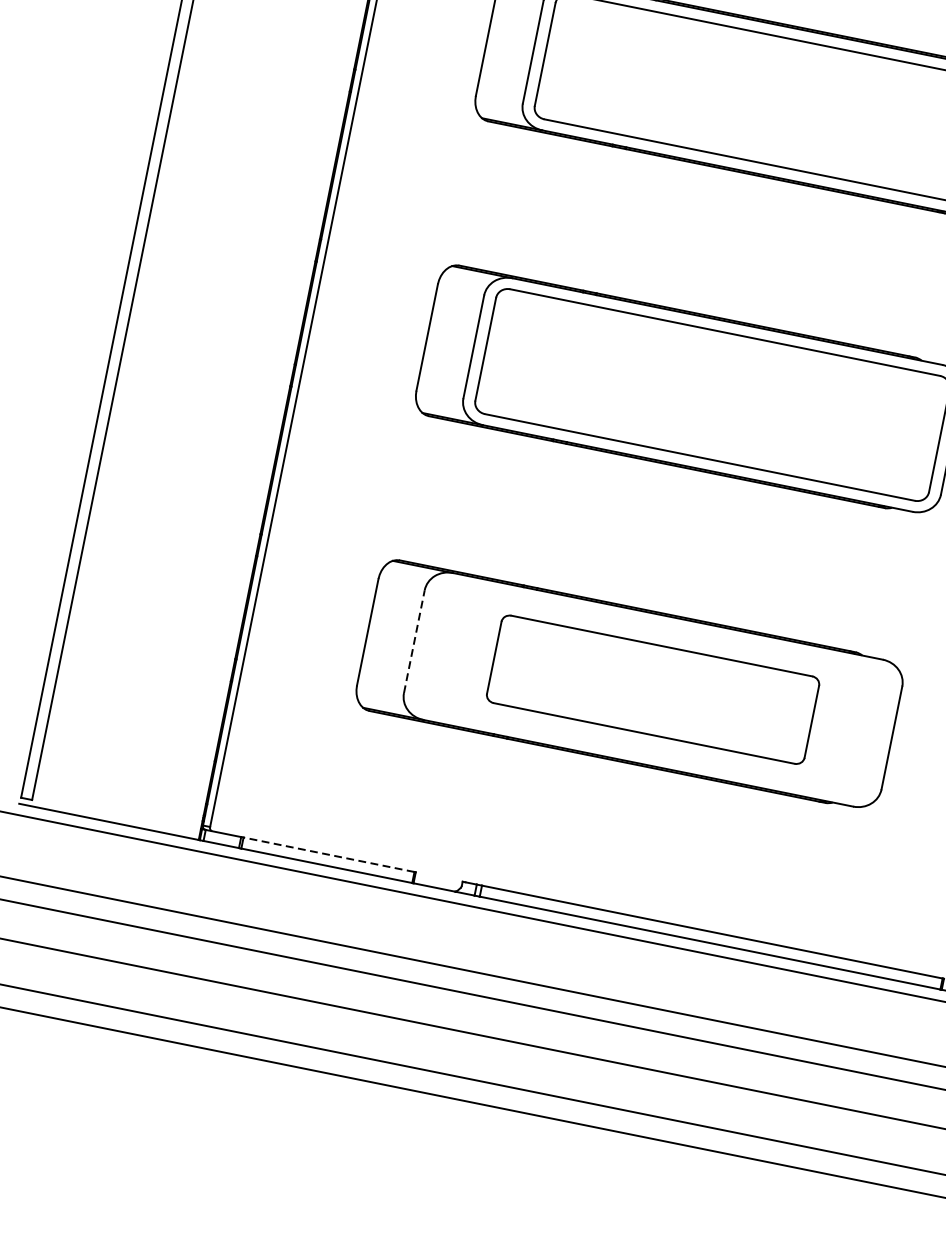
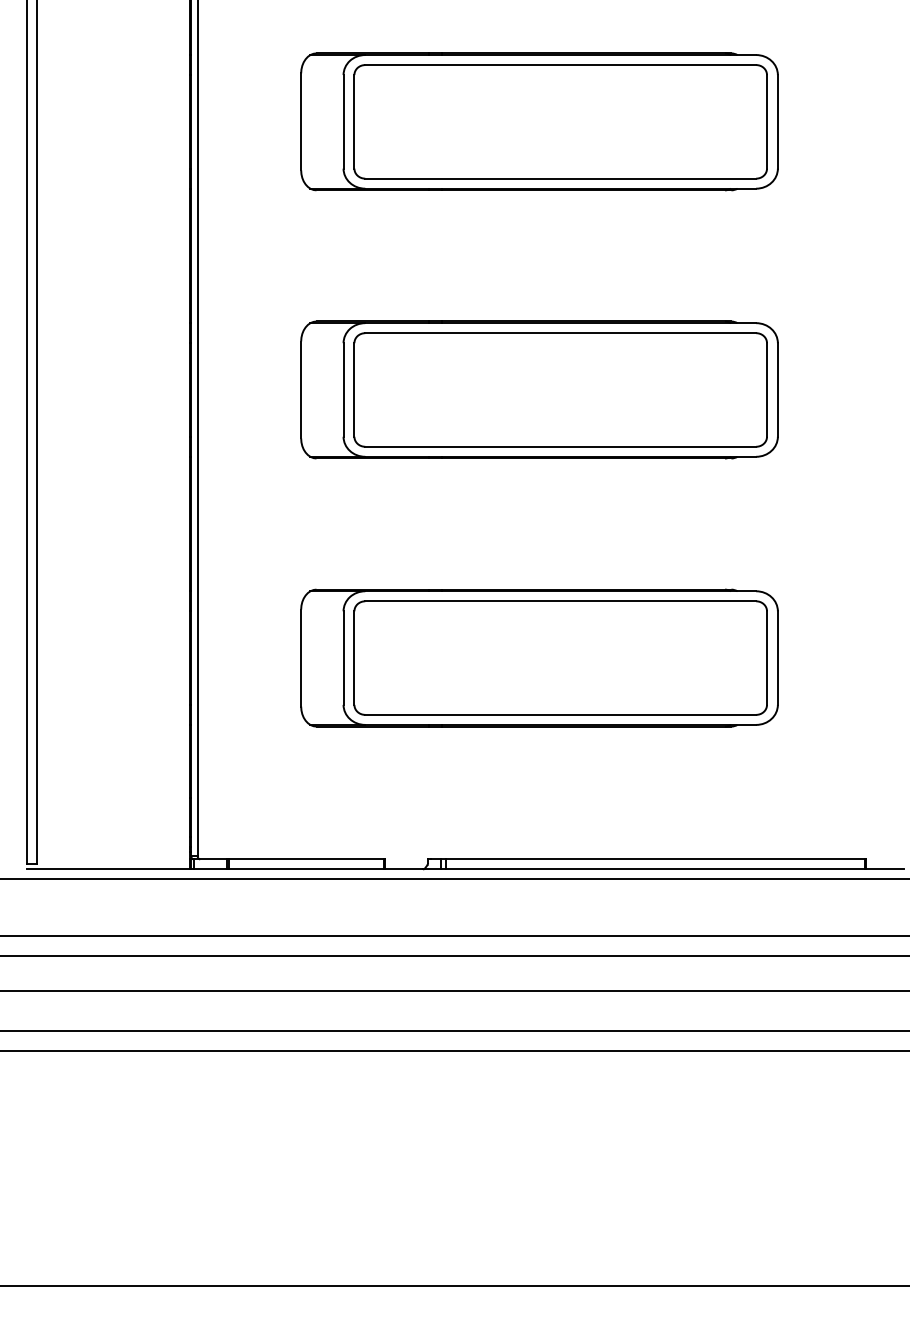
line: (414, 642) -> (343, 658), dashed -> solid
part: (653, 689) -> (560, 657), size x1.43
line: (328, 854) -> (306, 859), dashed -> solid

